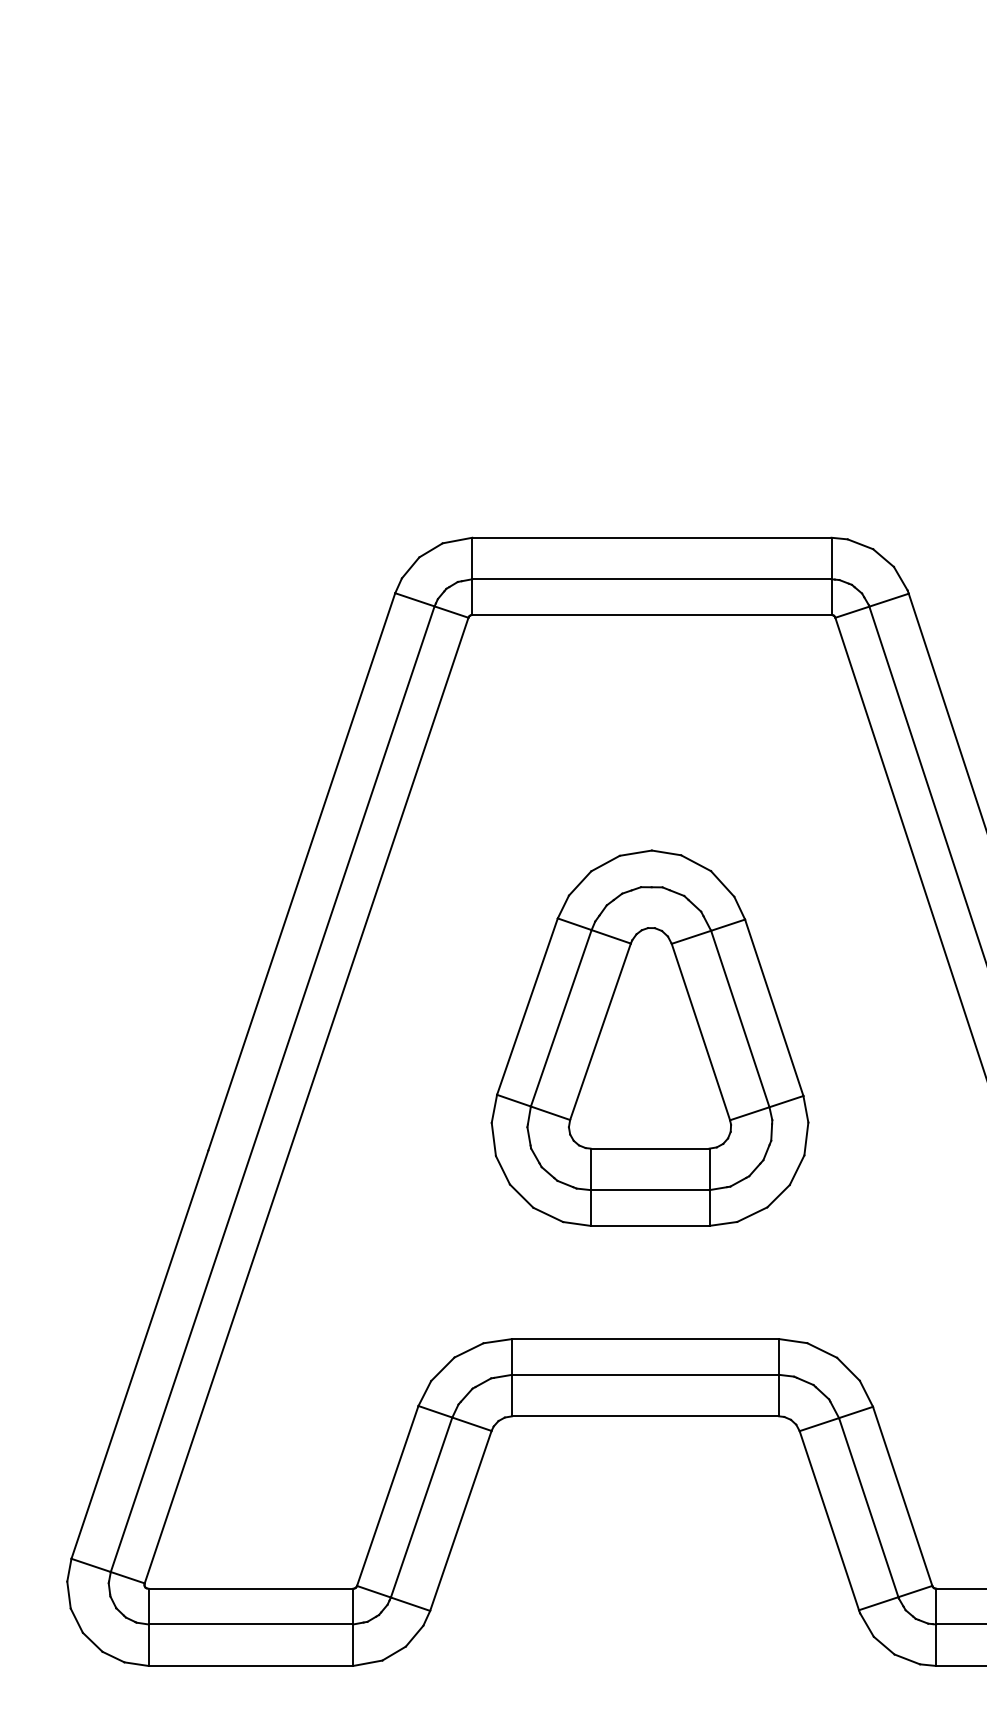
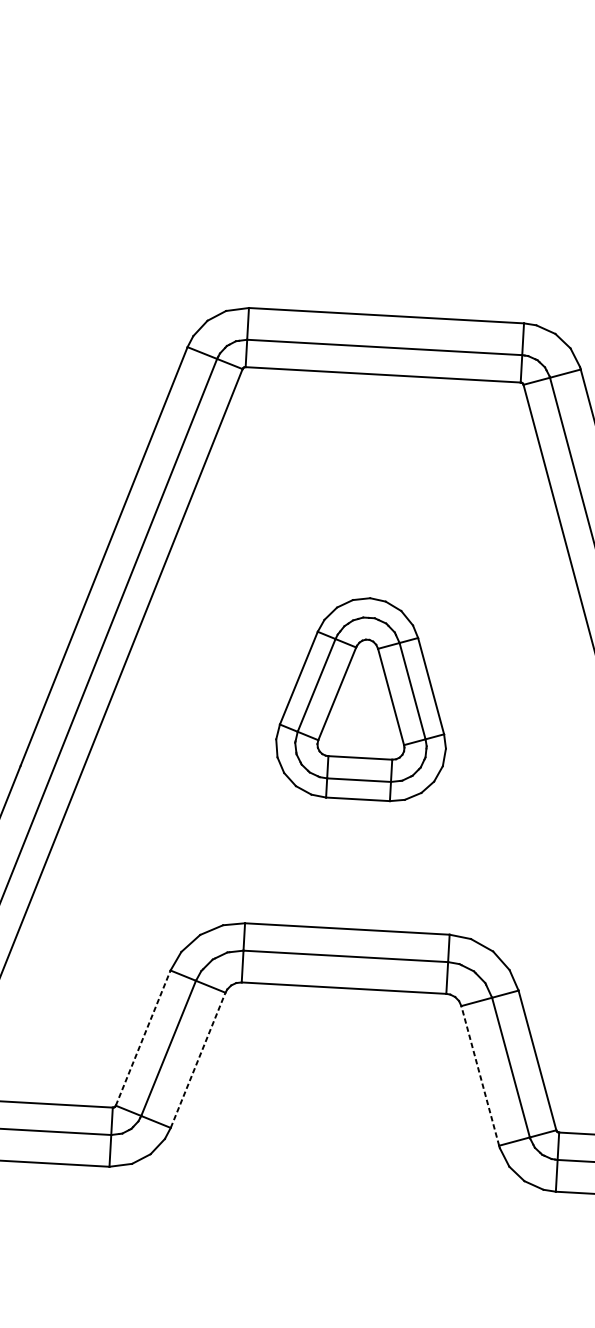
part: (649, 1037) -> (363, 698), size x0.7
line: (387, 1495) -> (143, 1037), solid -> dashed
line: (461, 1520) -> (198, 1060), solid -> dashed
line: (829, 1520) -> (480, 1075), solid -> dashed

